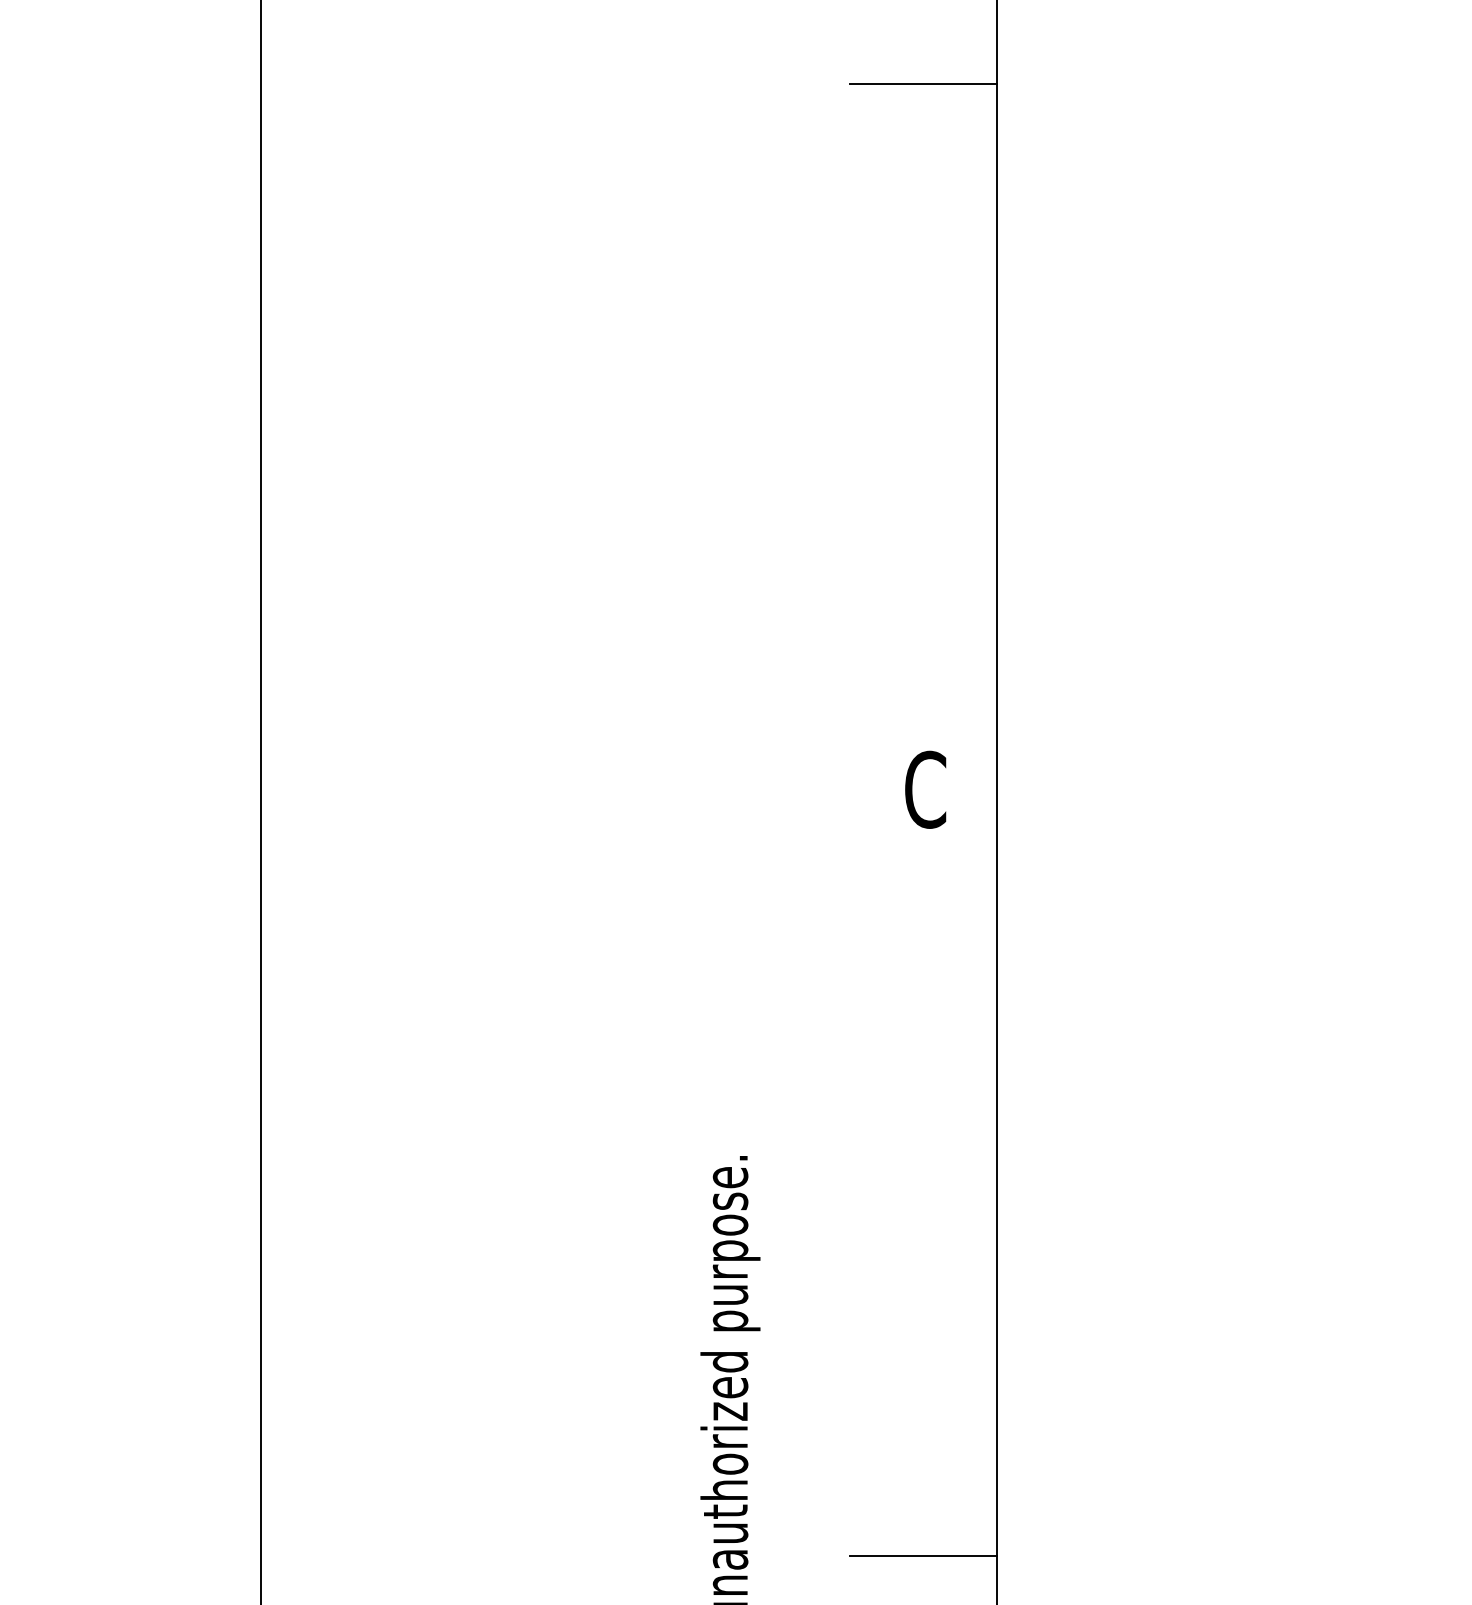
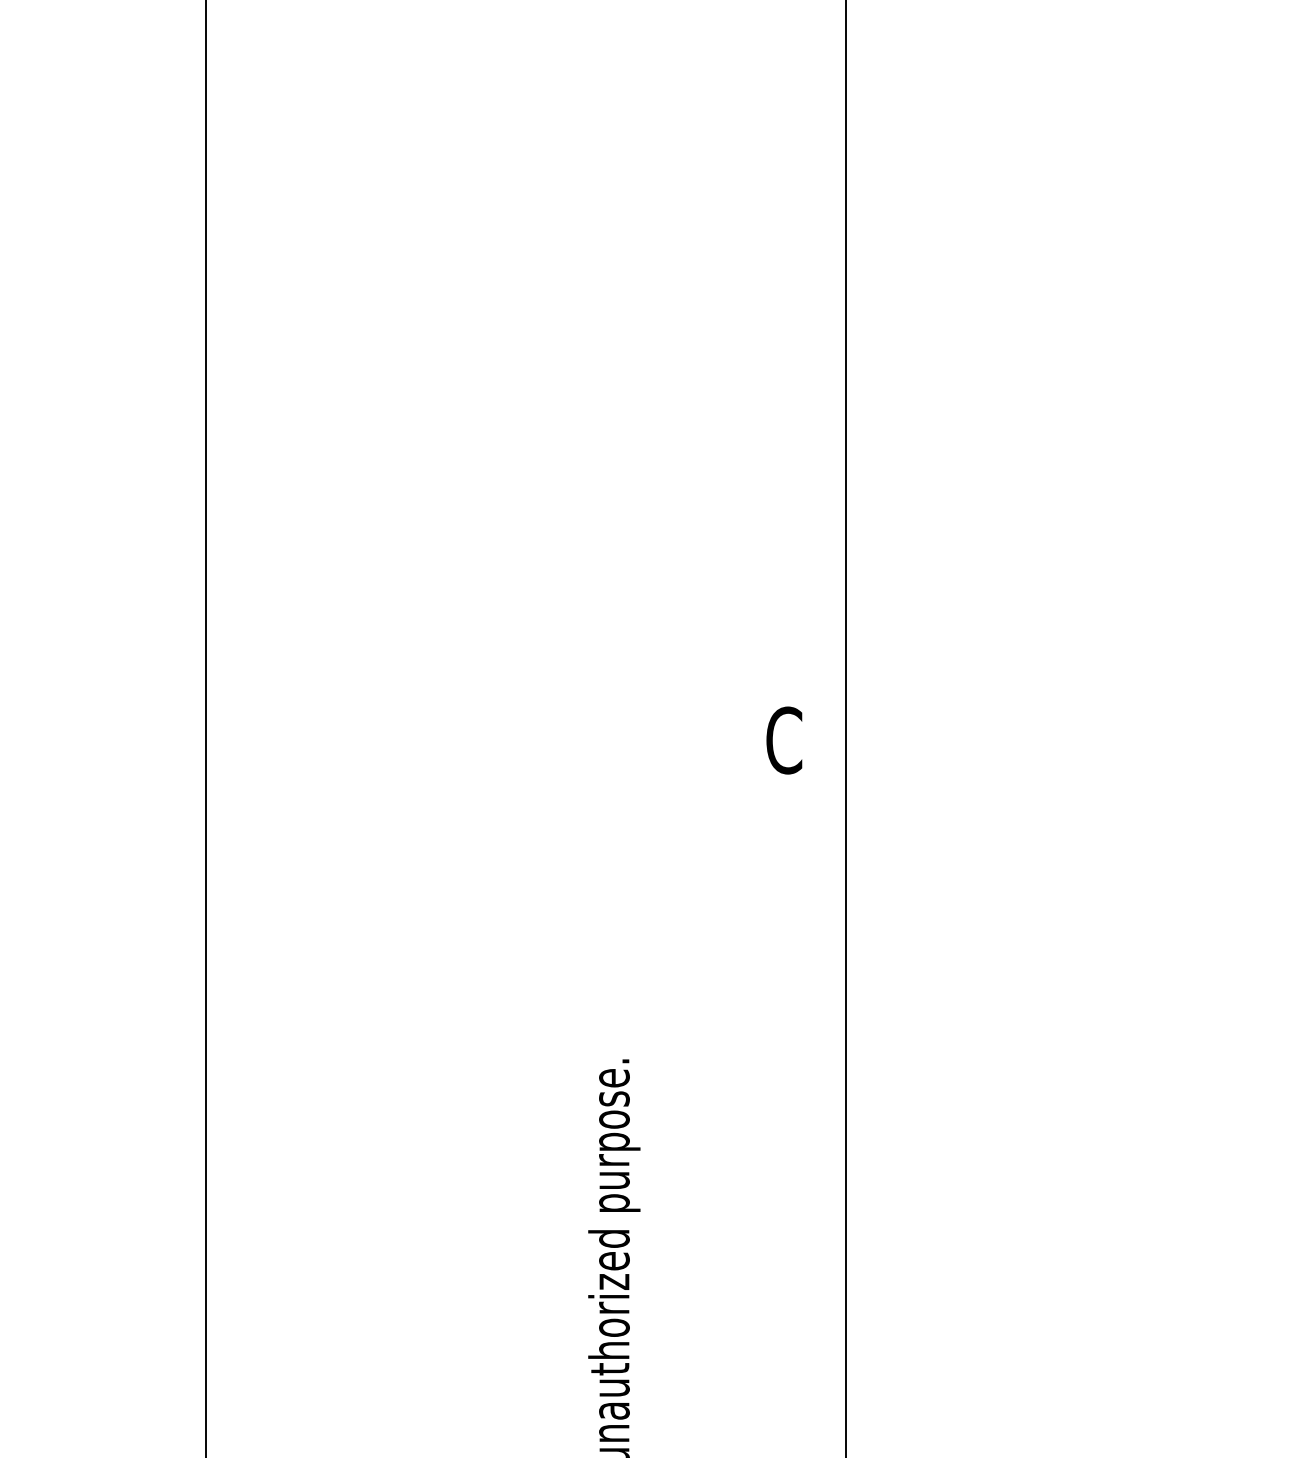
line: (923, 83) -> (782, 125), removed
line: (923, 1555) -> (782, 1407), removed

